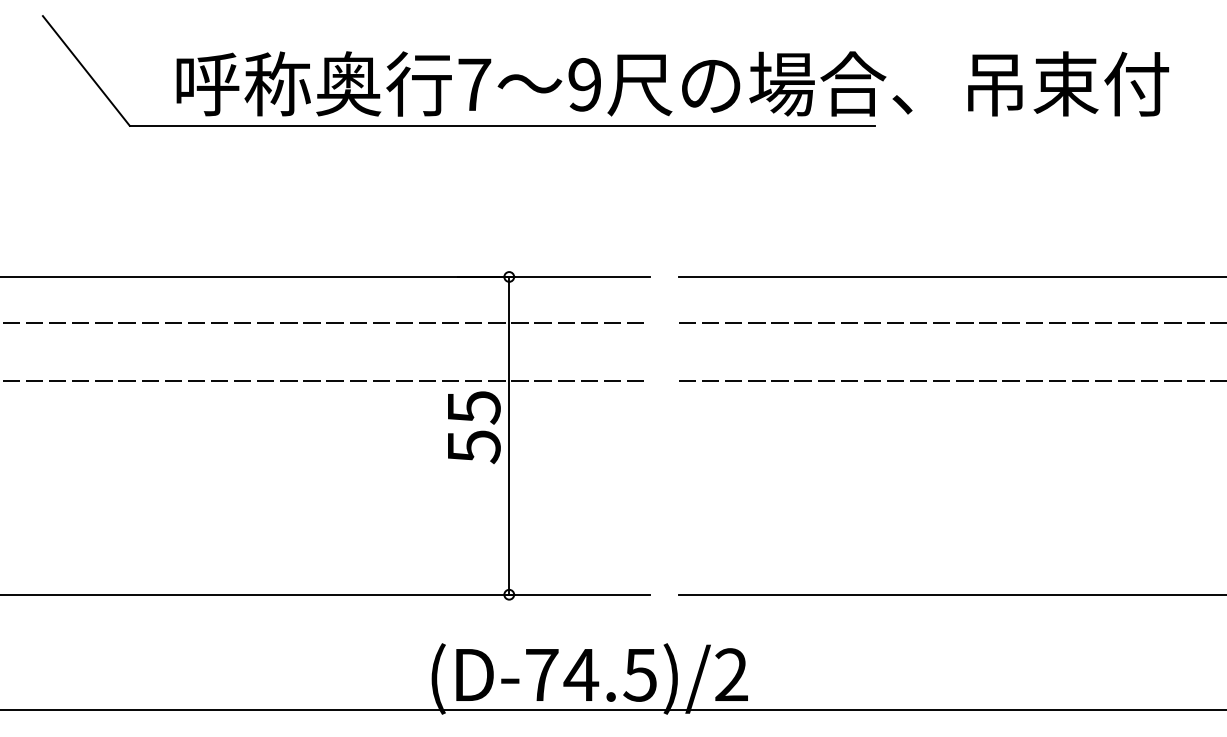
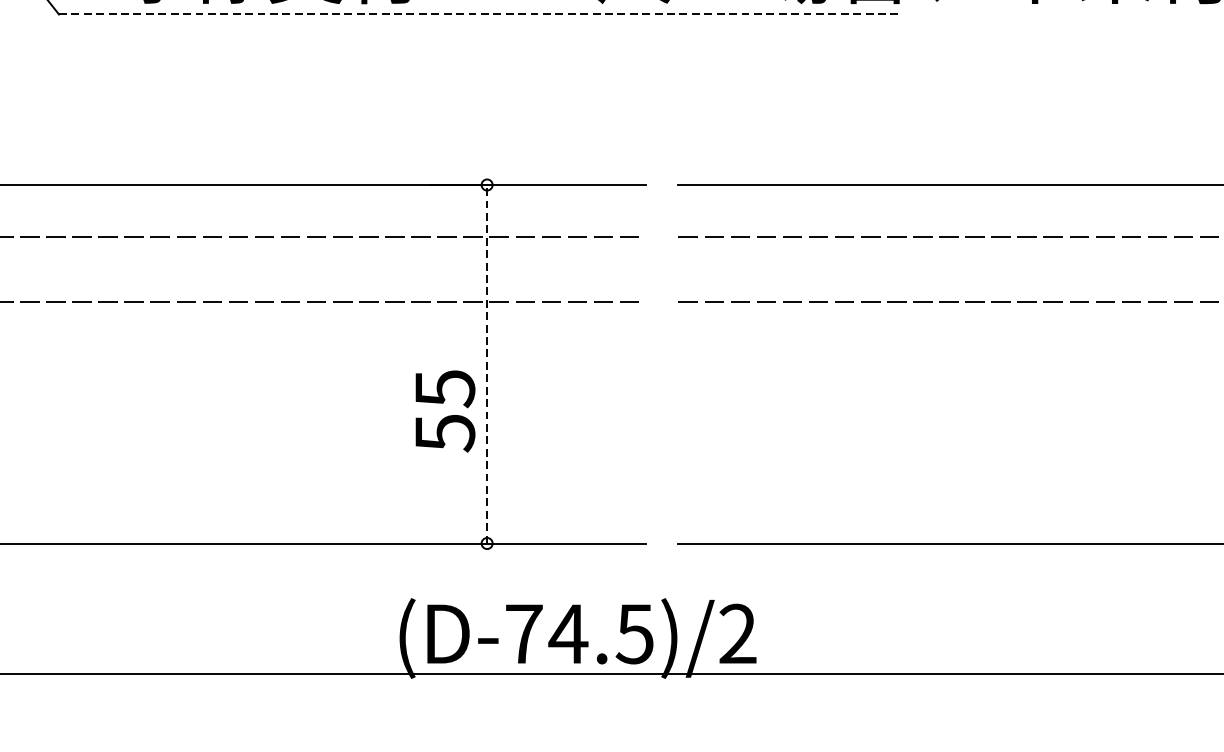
line: (502, 125) -> (479, 14), solid -> dashed
text: (474, 427) -> (445, 411), moved
line: (509, 435) -> (487, 363), solid -> dashed

